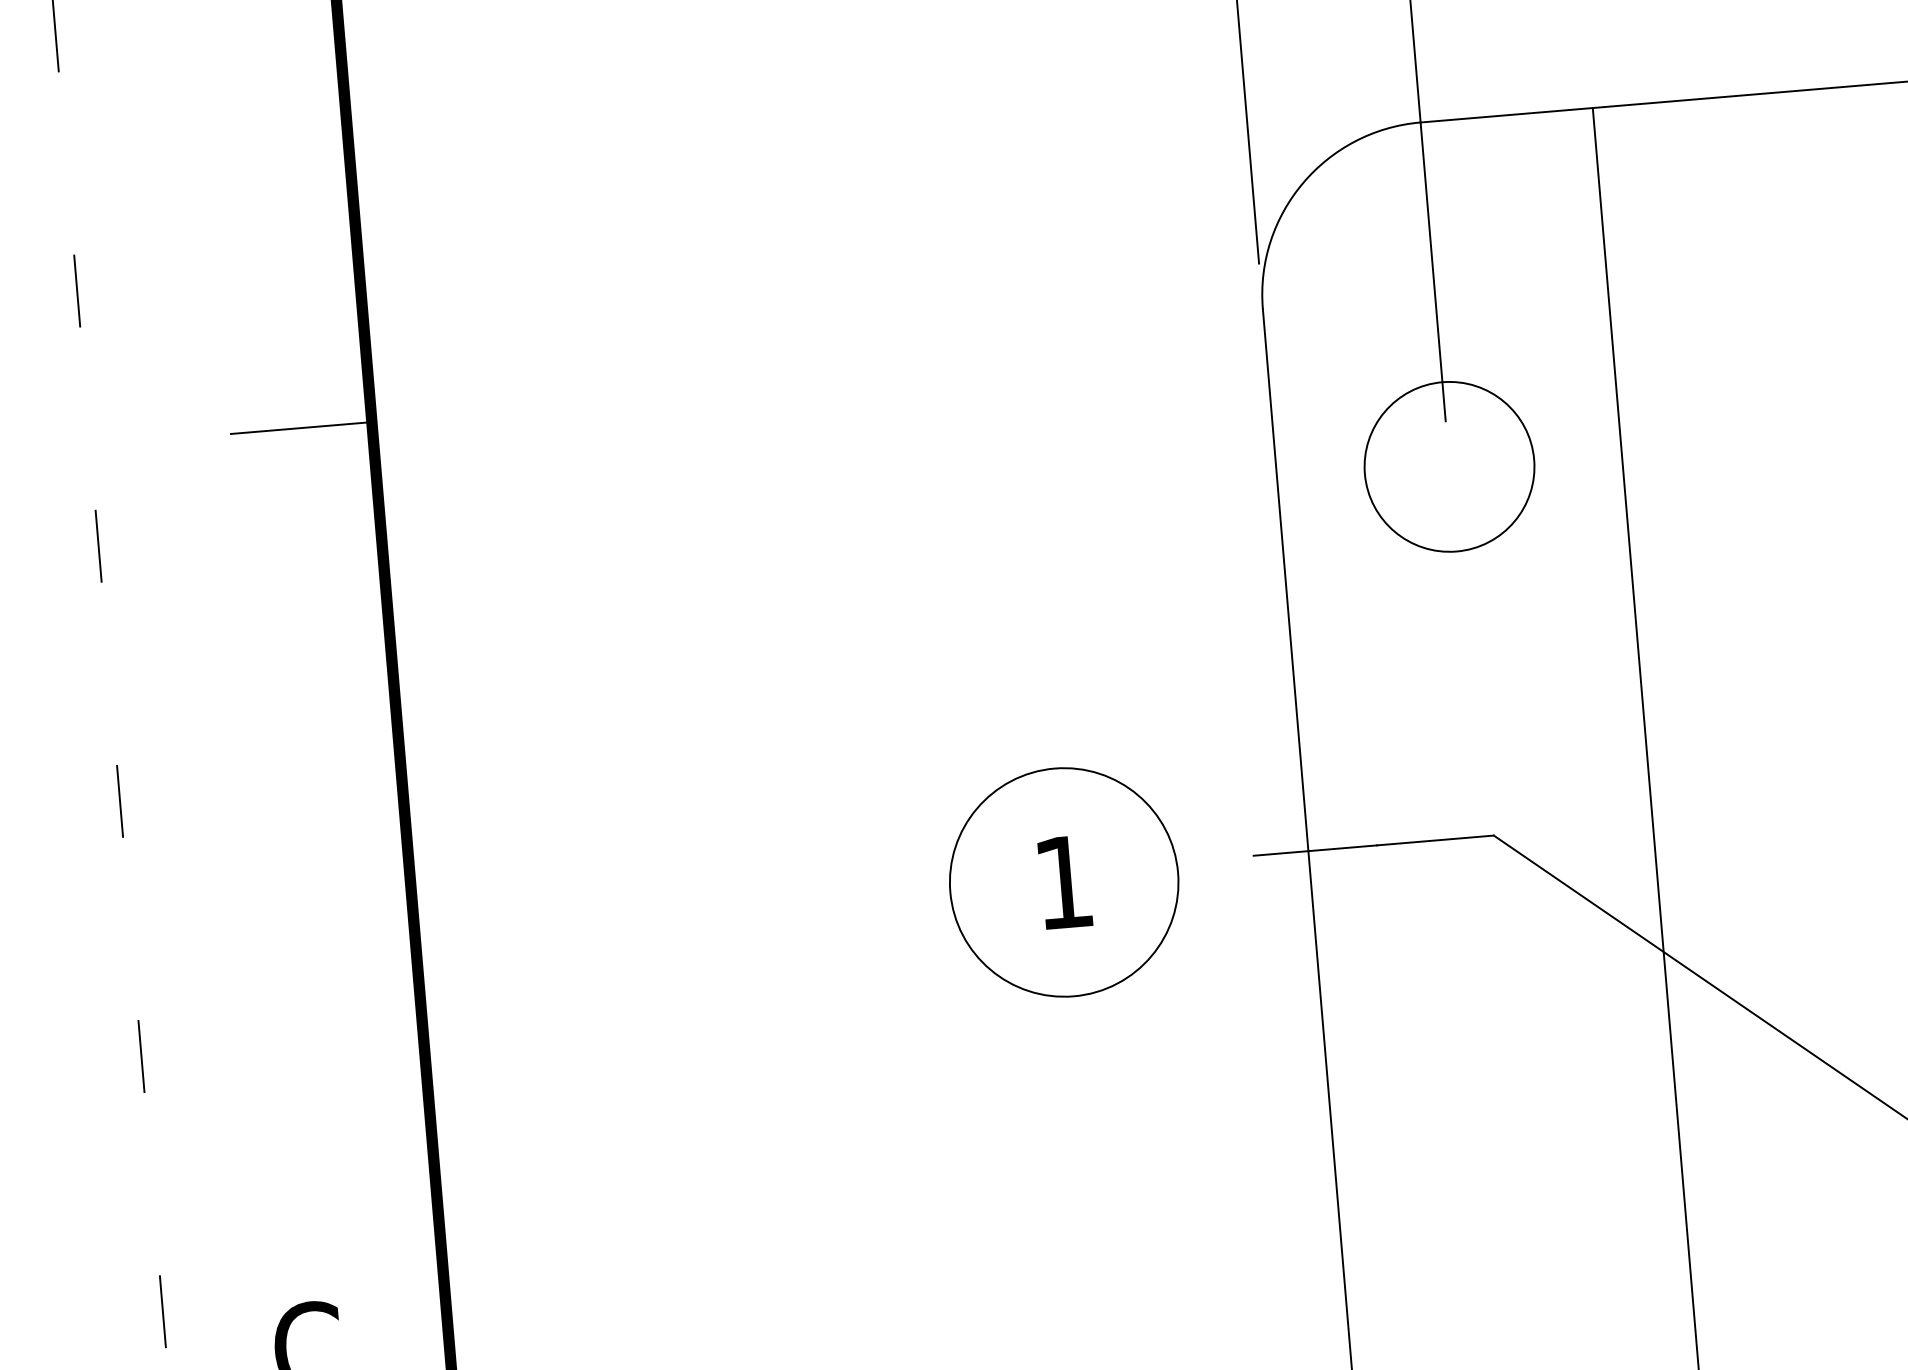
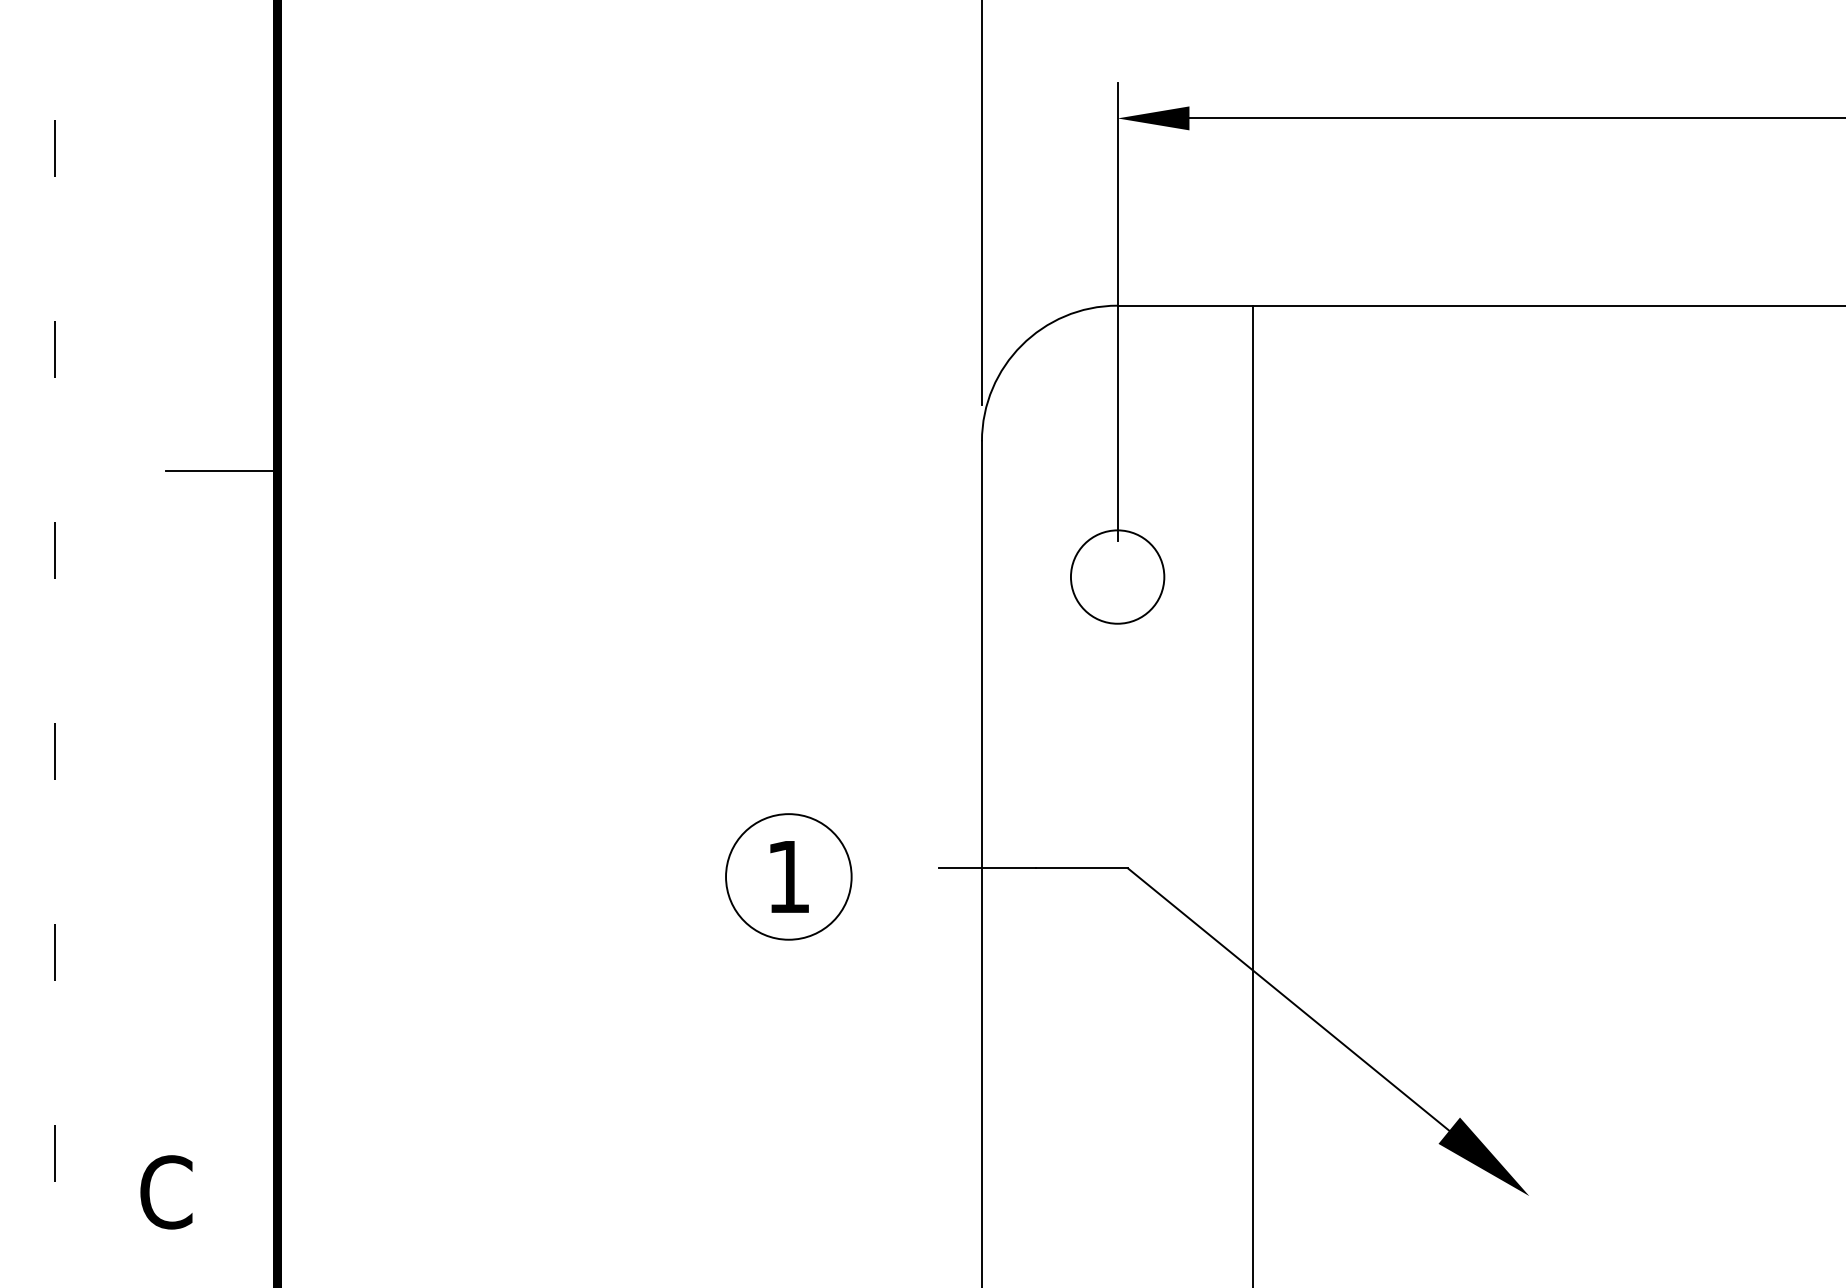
circle: (1449, 466) -> (1117, 576), size x0.7
circle: (1063, 881) -> (788, 876), size x0.7

